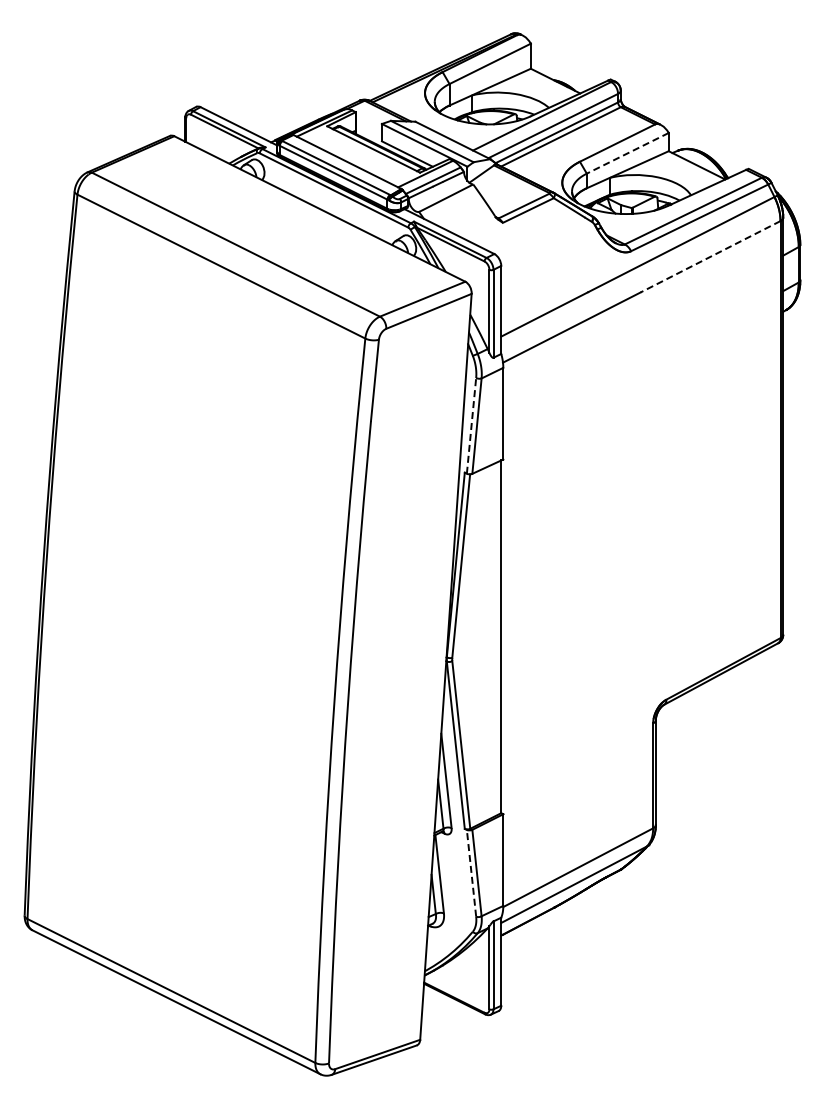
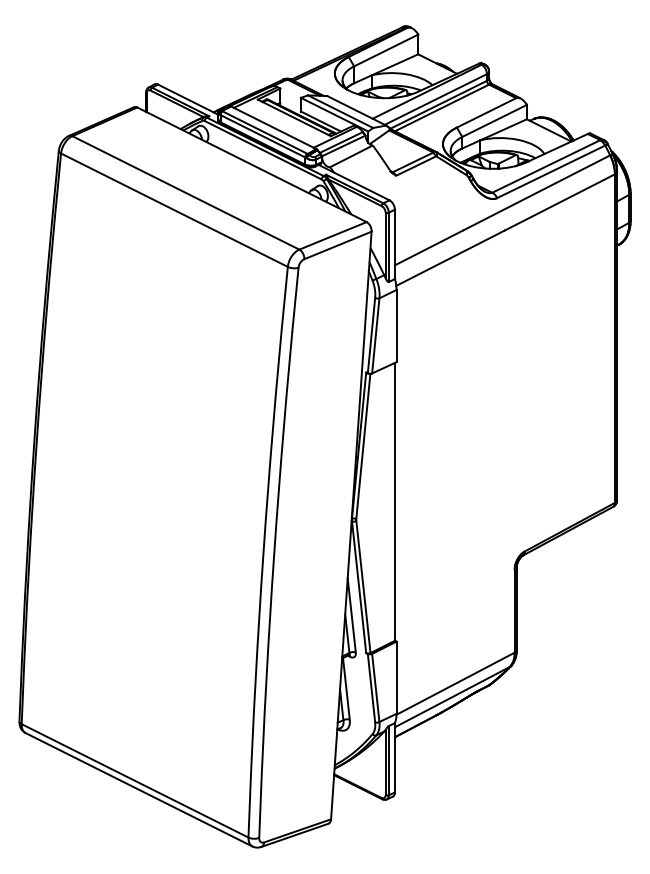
line: (627, 153) -> (494, 121), dashed -> solid
line: (710, 256) -> (559, 202), dashed -> solid
line: (471, 425) -> (371, 335), dashed -> solid
line: (471, 873) -> (371, 688), dashed -> solid

